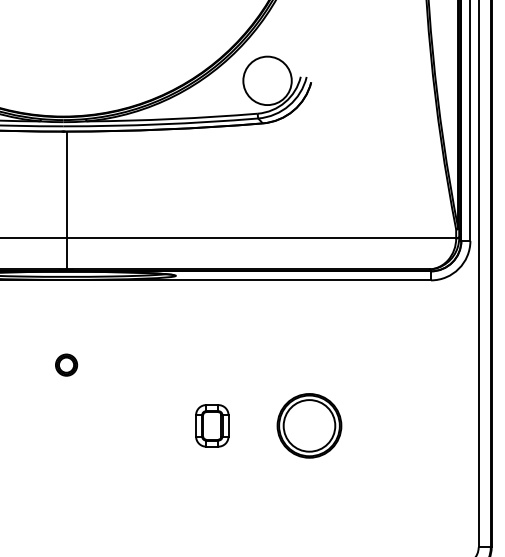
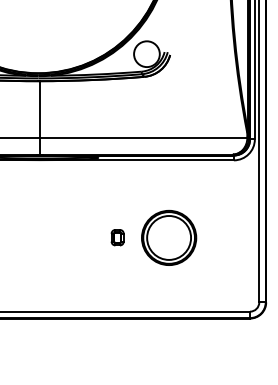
part: (65, 365) -> (39, 205), removed
part: (212, 425) -> (117, 237), size x0.7
part: (309, 425) -> (169, 237), size x1.6

